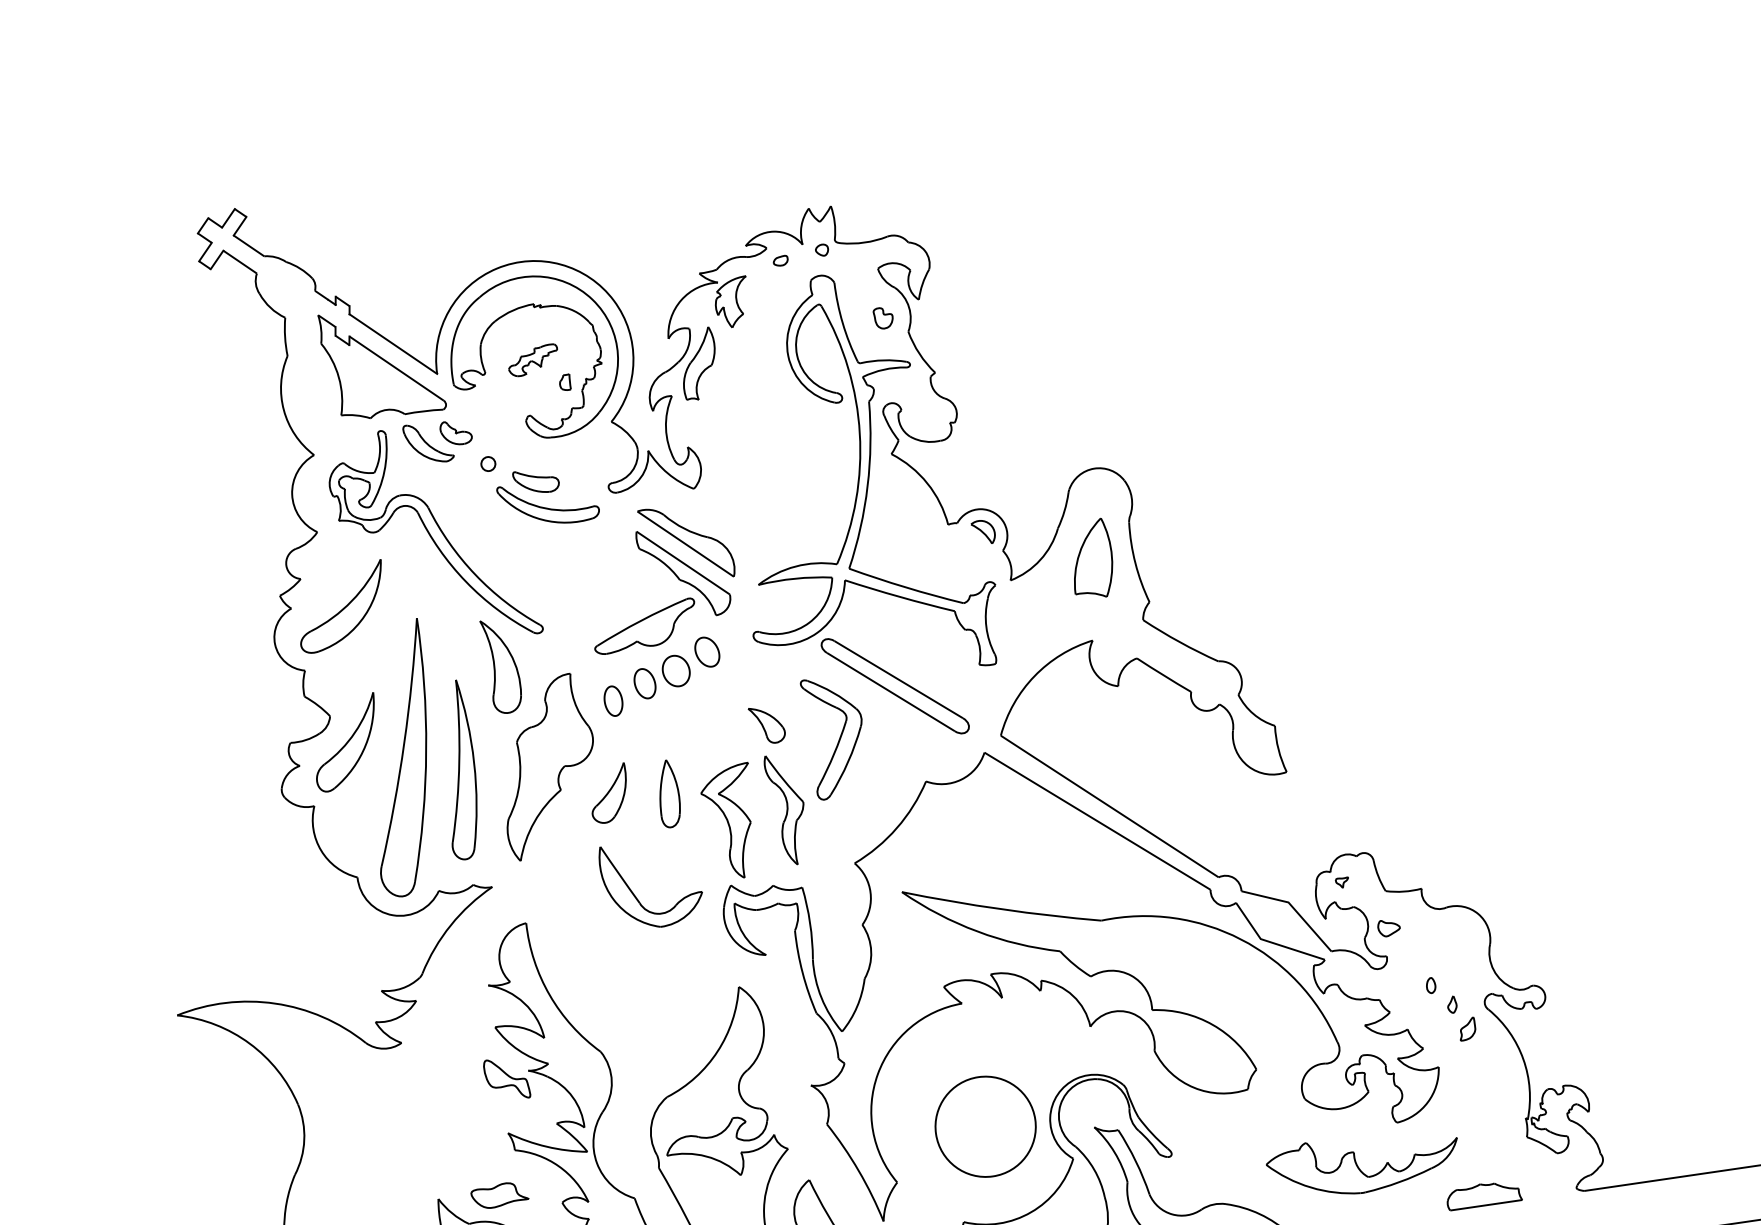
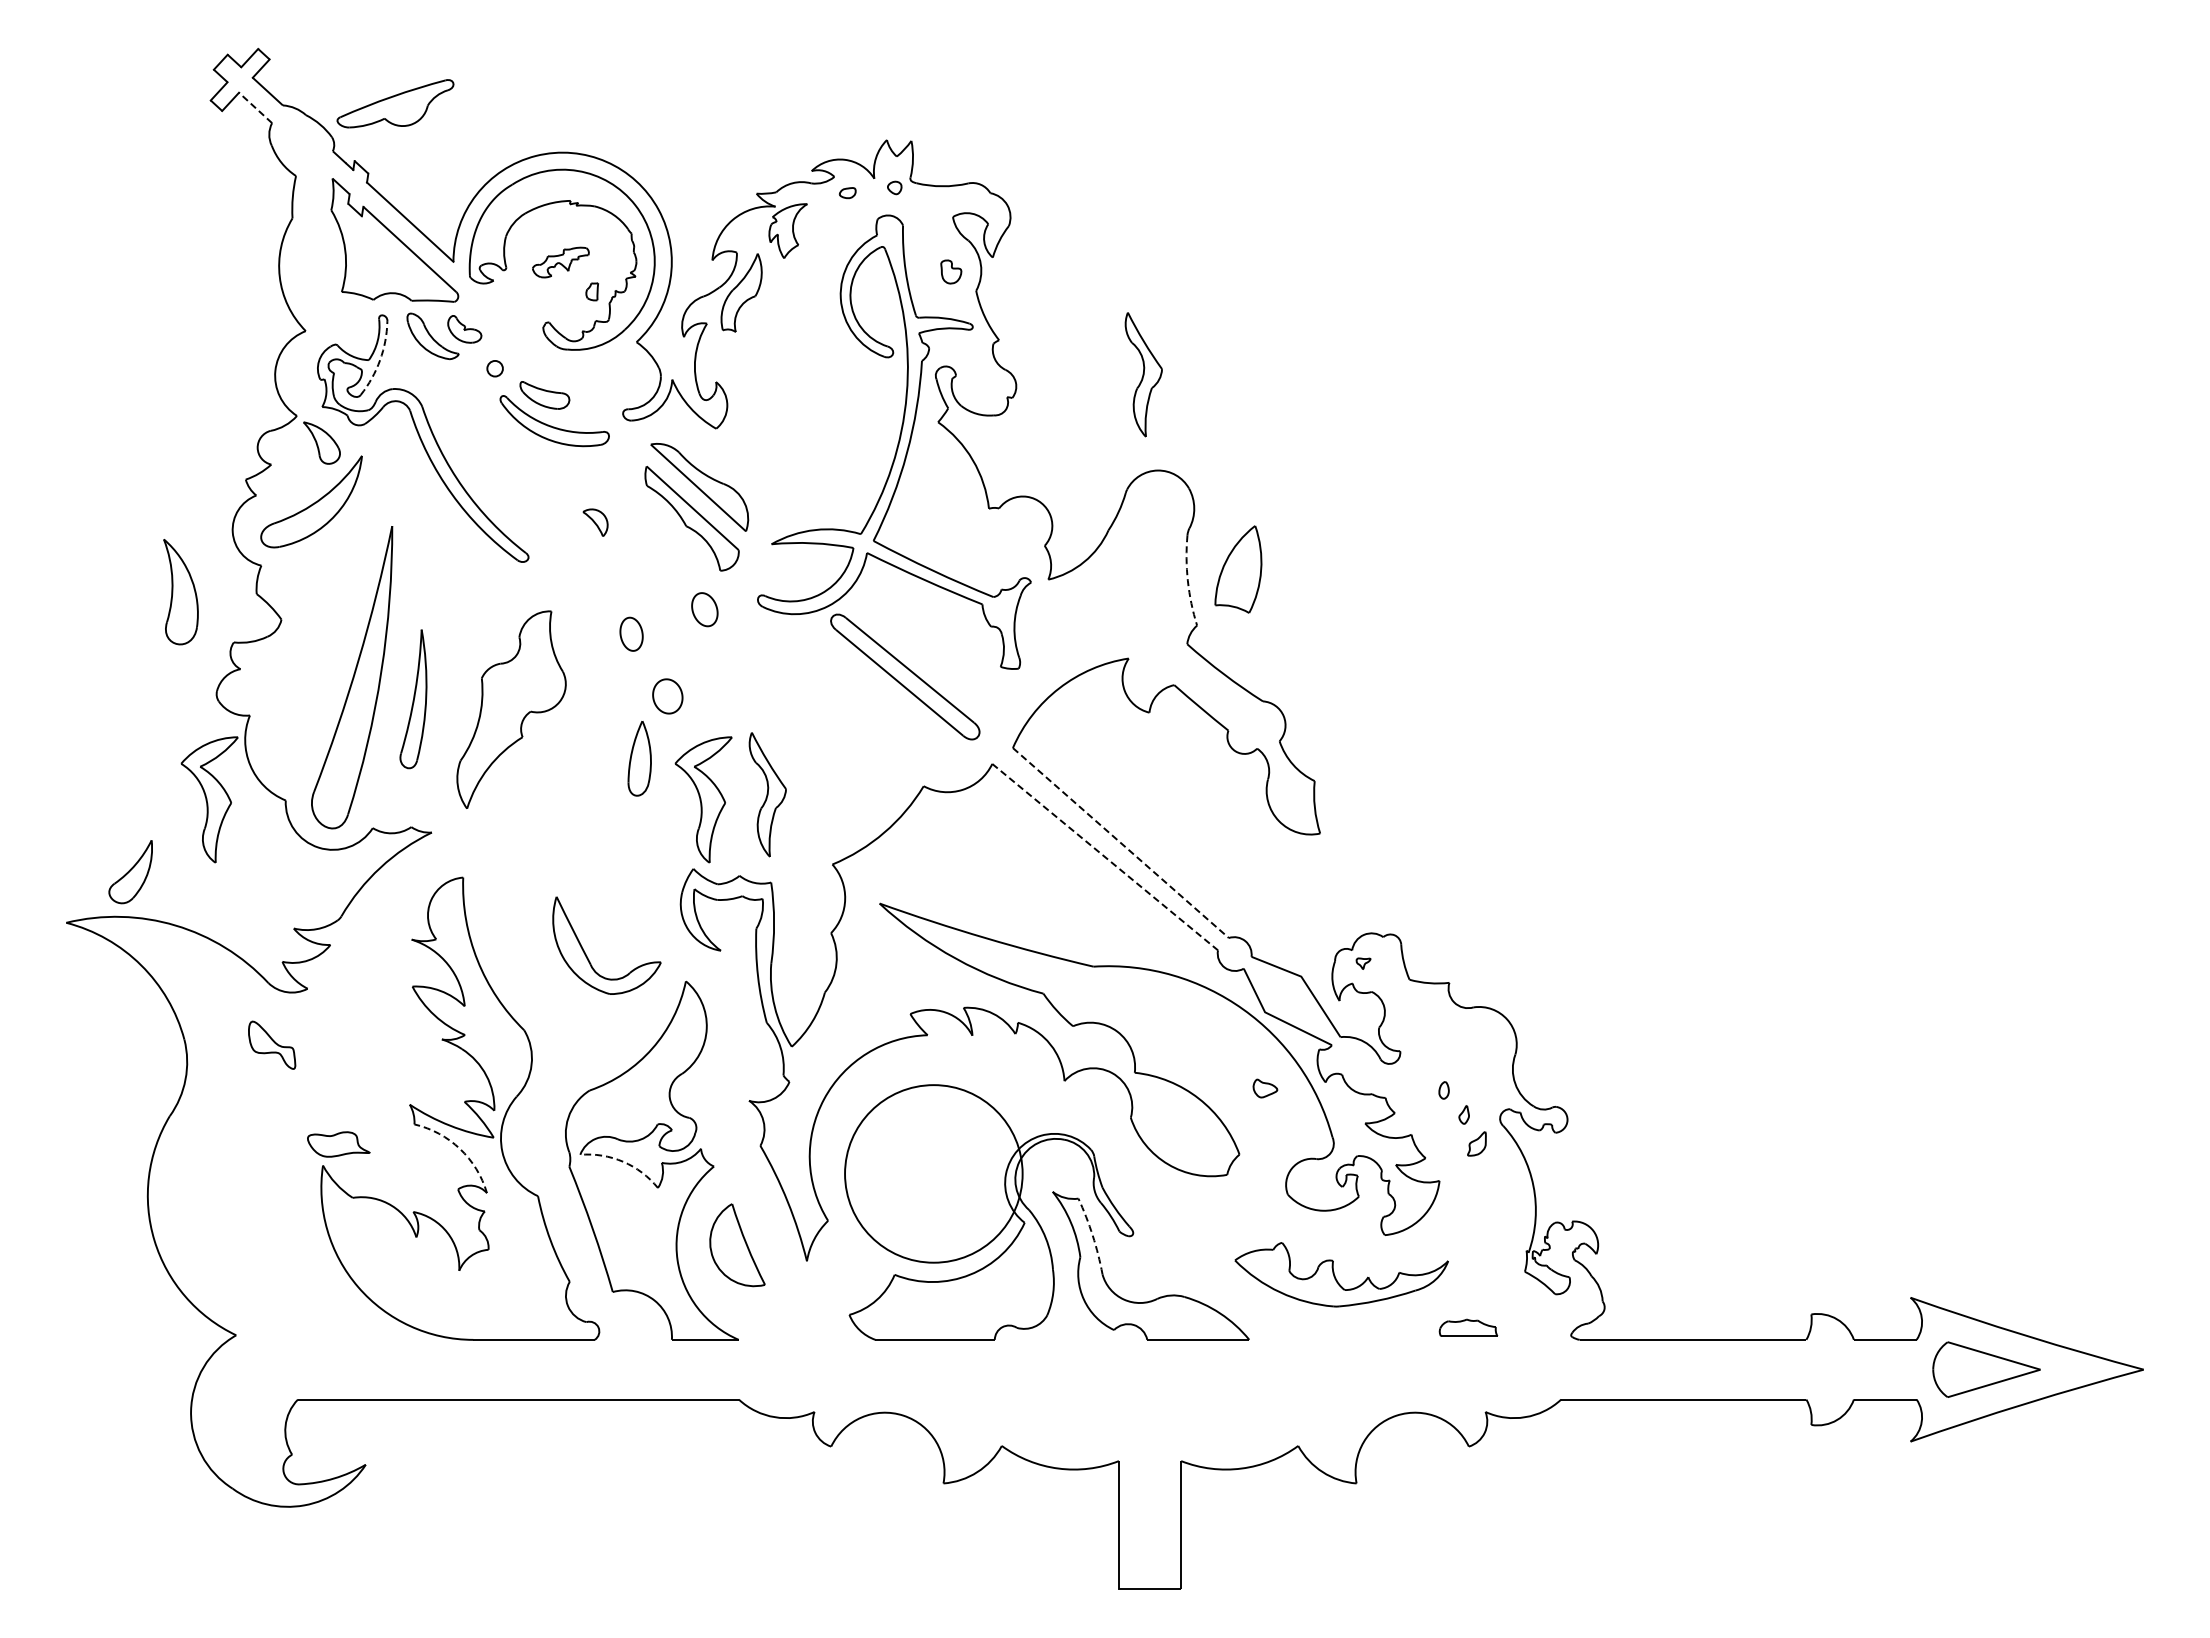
line: (240, 261) -> (255, 107), solid -> dashed
part: (1068, 384) -> (1143, 374), added
arc: (384, 471) -> (380, 360), solid -> dashed
part: (983, 532) -> (595, 522), moved
part: (1091, 559) -> (1238, 569), moved
arc: (1135, 563) -> (1187, 580), solid -> dashed
part: (644, 626) -> (395, 103), moved
part: (501, 666) -> (180, 592), moved
part: (675, 671) -> (667, 696), moved
part: (612, 701) -> (593, 648), removed
part: (766, 724) -> (321, 442), moved
part: (836, 736) -> (832, 722), removed
part: (345, 743) -> (294, 651), removed
part: (458, 769) -> (413, 698), size x0.7
part: (609, 794) -> (130, 872), moved
line: (1109, 807) -> (1120, 843), solid -> dashed
line: (1097, 821) -> (1105, 857), solid -> dashed
part: (289, 886) -> (209, 799), added
part: (634, 894) -> (586, 954), moved
part: (1389, 927) -> (1265, 1088), moved
part: (507, 1078) -> (272, 1044), moved
circle: (985, 1126) -> (933, 1173), size x1.6
arc: (706, 1156) -> (623, 1161), solid -> dashed
arc: (1135, 1161) -> (1092, 1235), solid -> dashed
arc: (559, 1165) -> (460, 1148), solid -> dashed
part: (1483, 1194) -> (1468, 1327), size x0.7
part: (499, 1195) -> (338, 1144), moved

